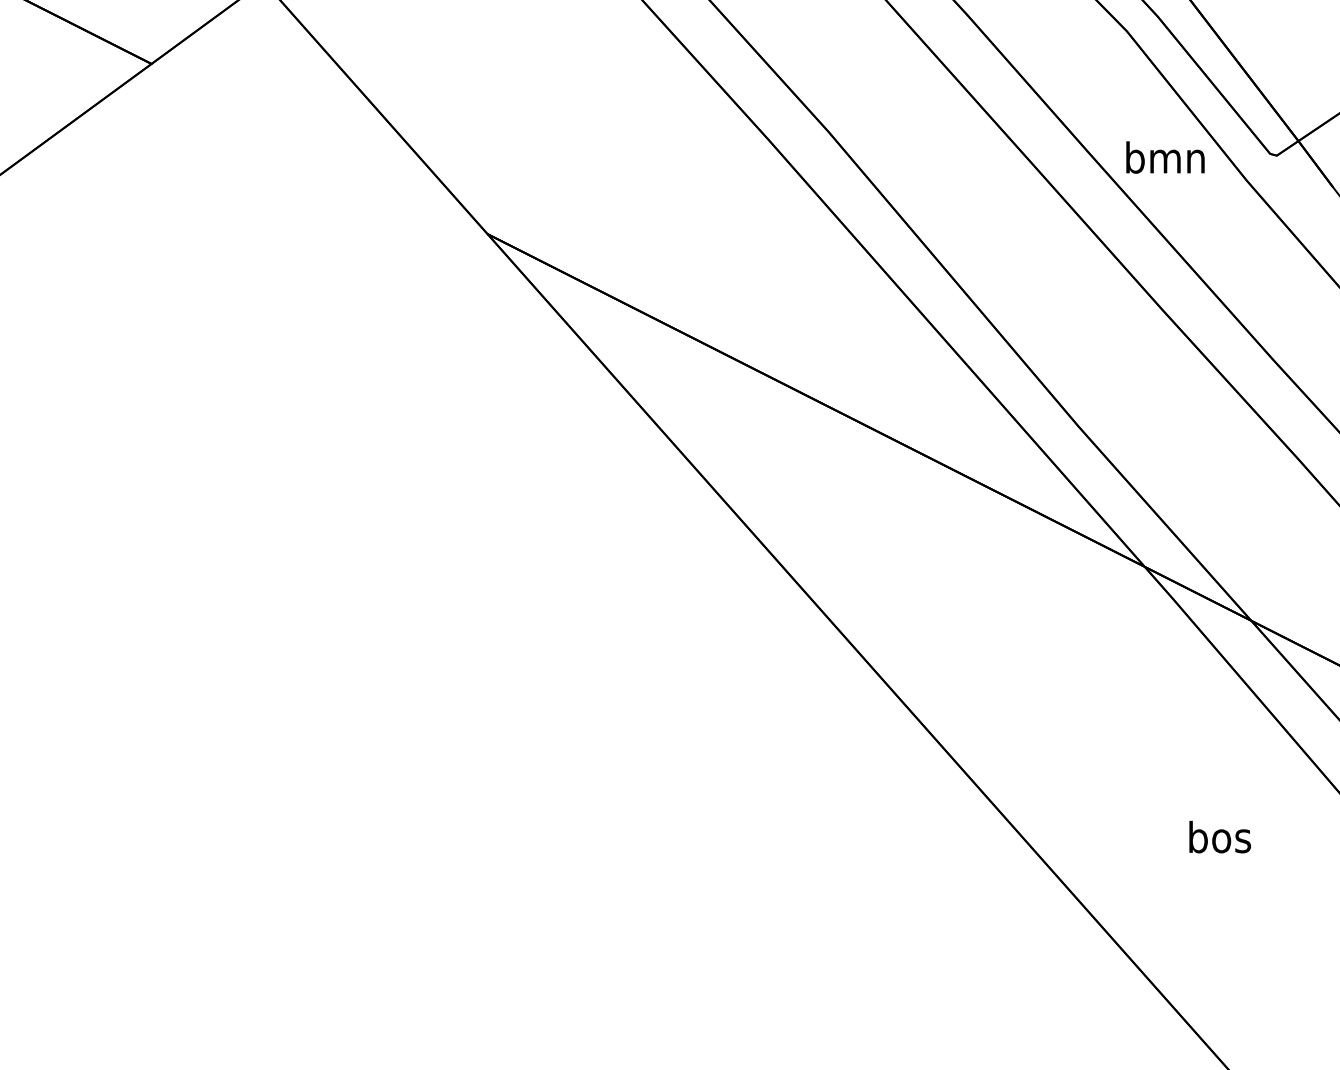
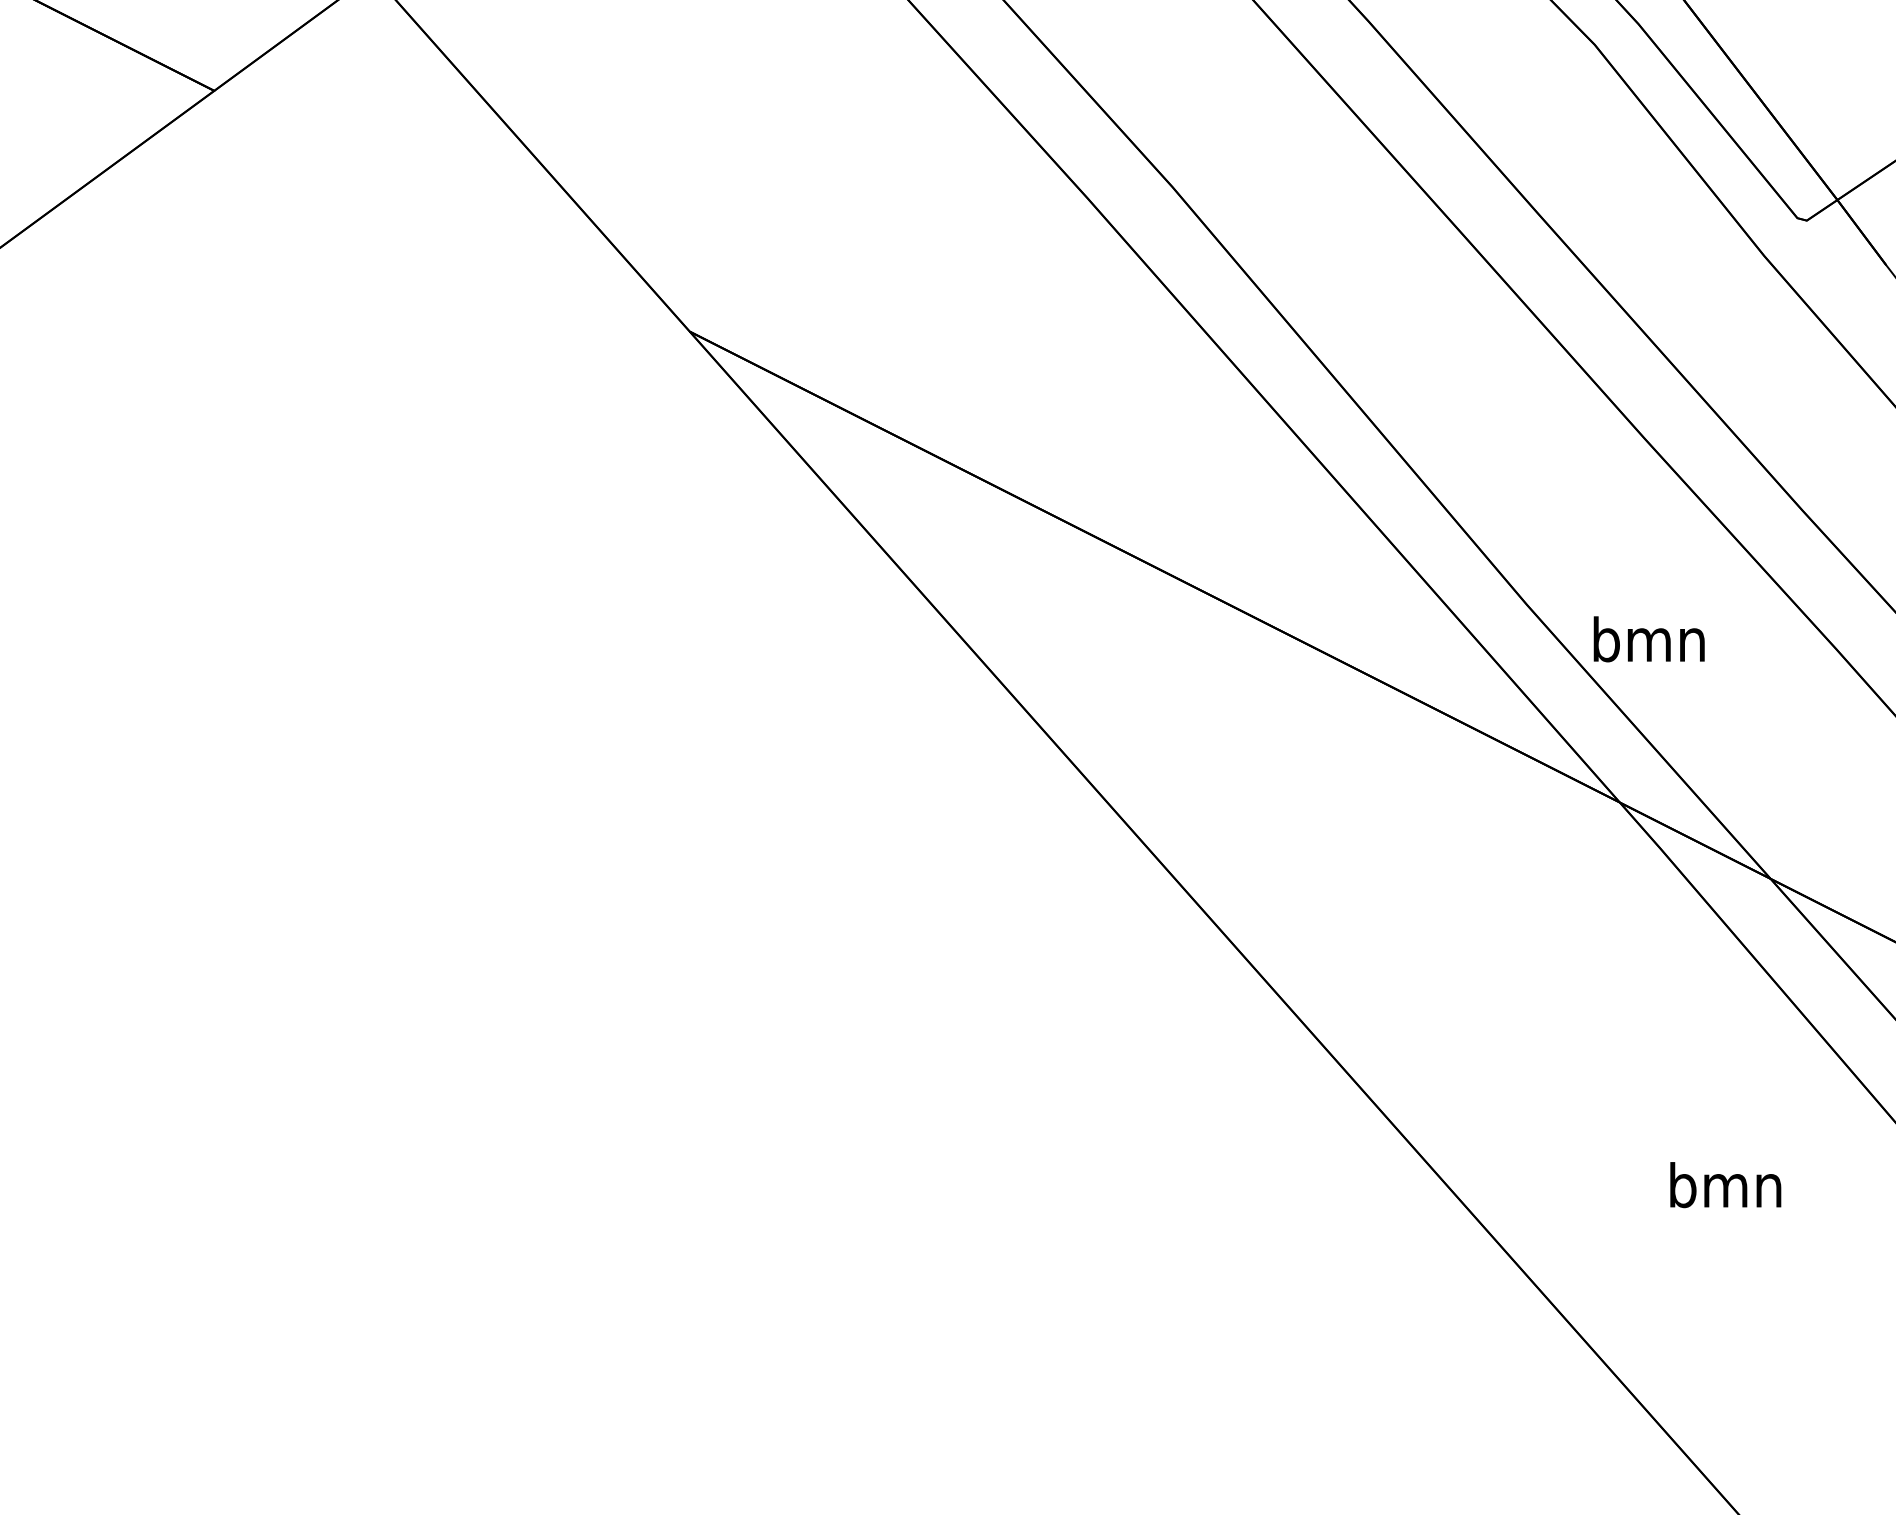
text: (1164, 157) -> (1648, 639), moved
text: (1219, 837) -> (1725, 1185), bos -> bmn

